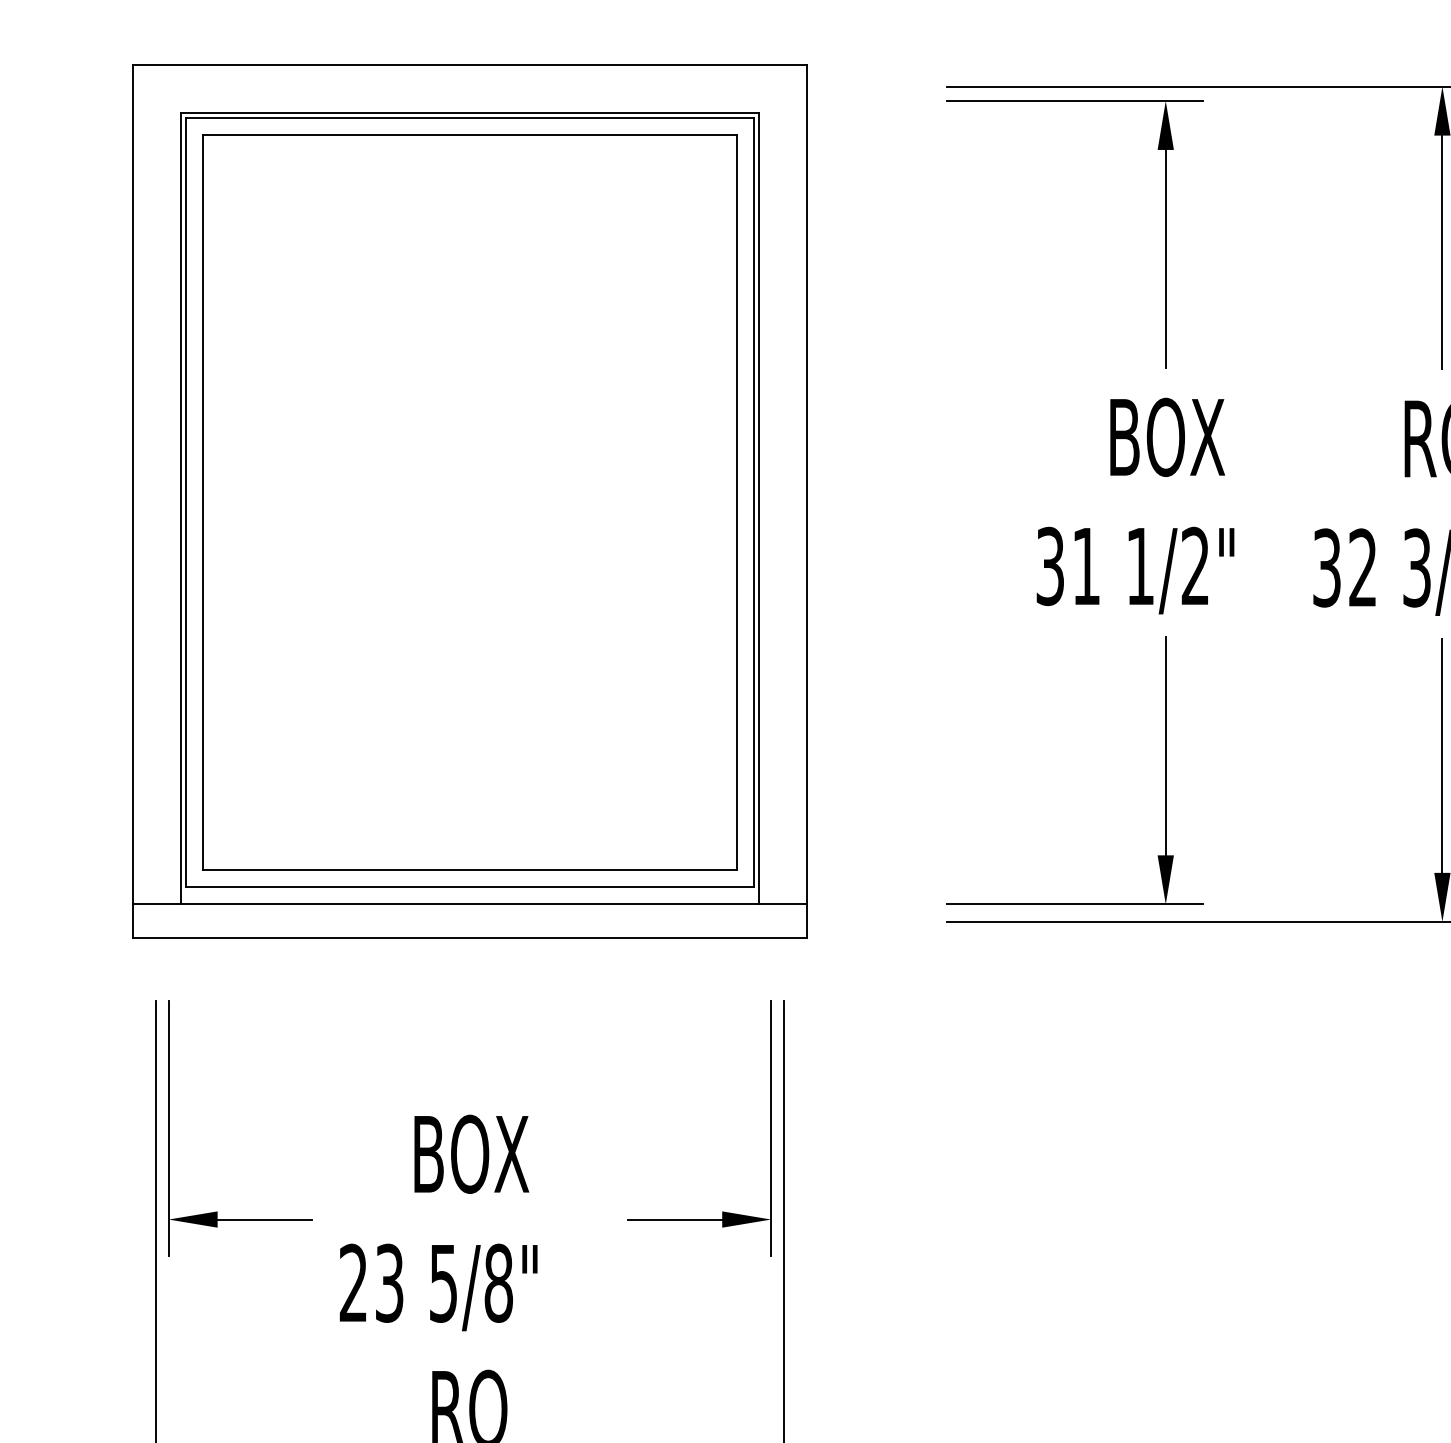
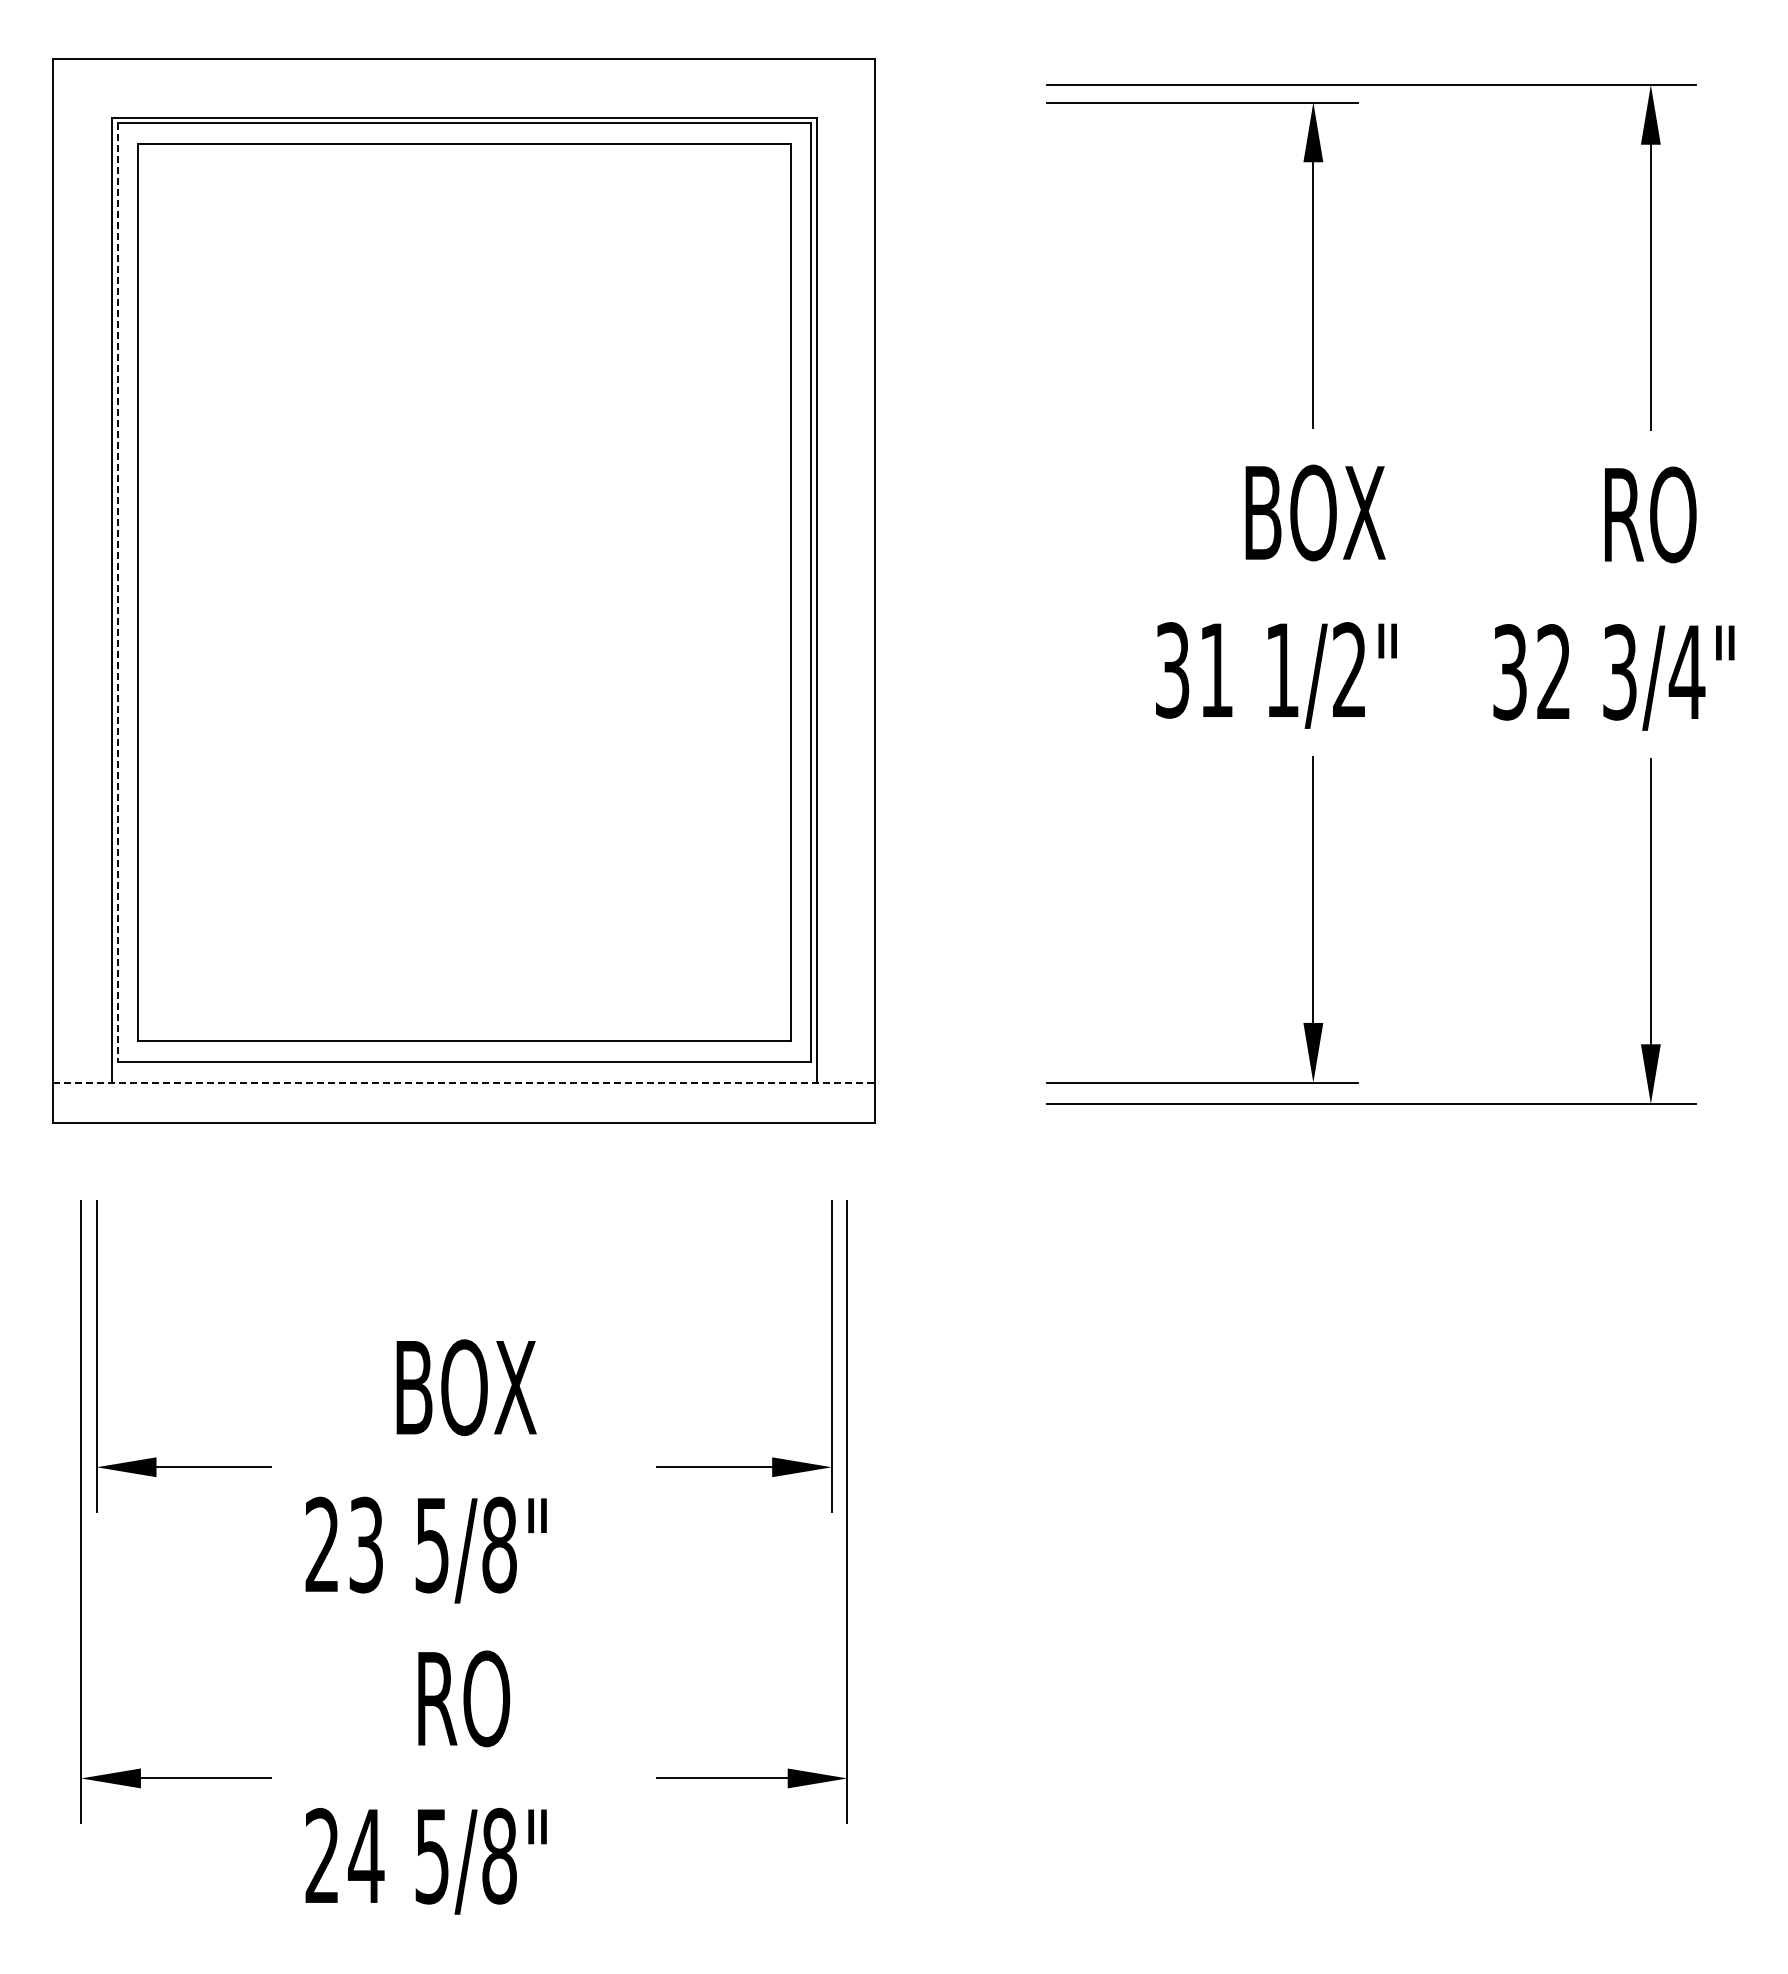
line: (185, 503) -> (117, 593), solid -> dashed
line: (470, 904) -> (464, 1082), solid -> dashed

